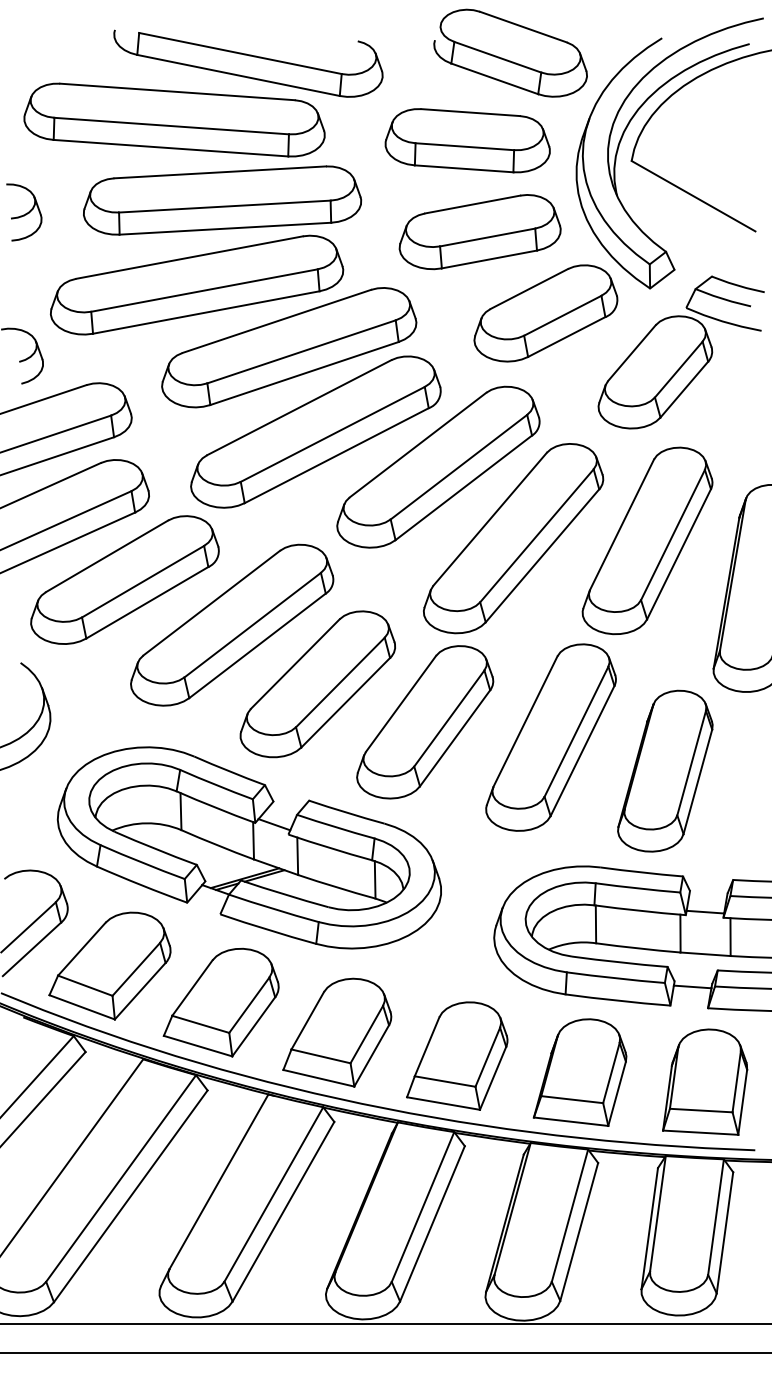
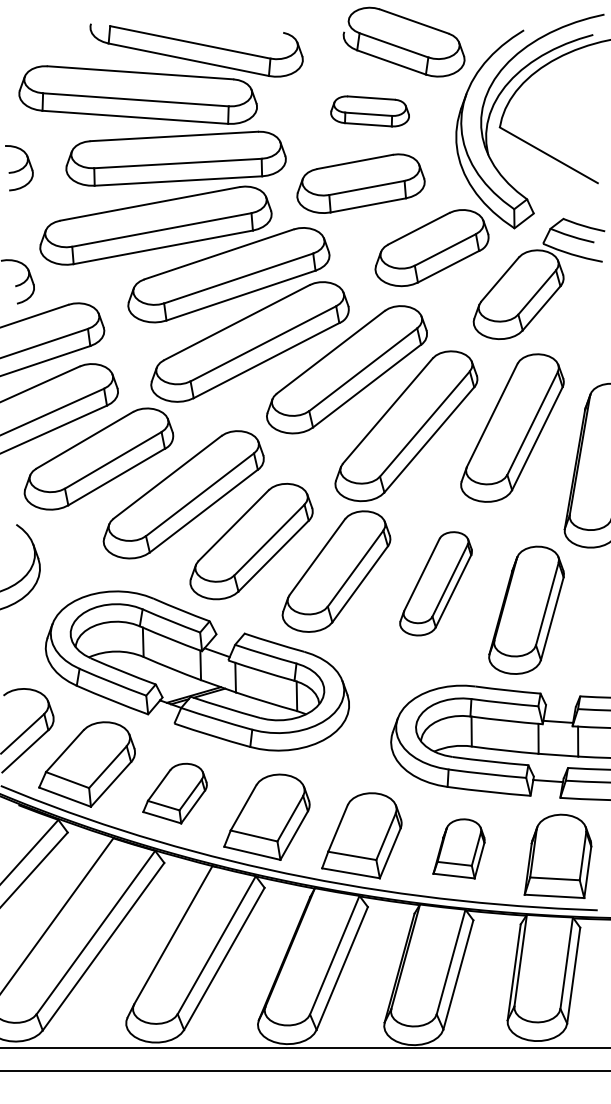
part: (466, 140) -> (369, 111), size x0.6
part: (479, 231) -> (360, 183), moved
part: (550, 737) -> (435, 583), size x0.7
part: (220, 1002) -> (174, 793), size x0.7
part: (579, 1072) -> (458, 848), size x0.7

